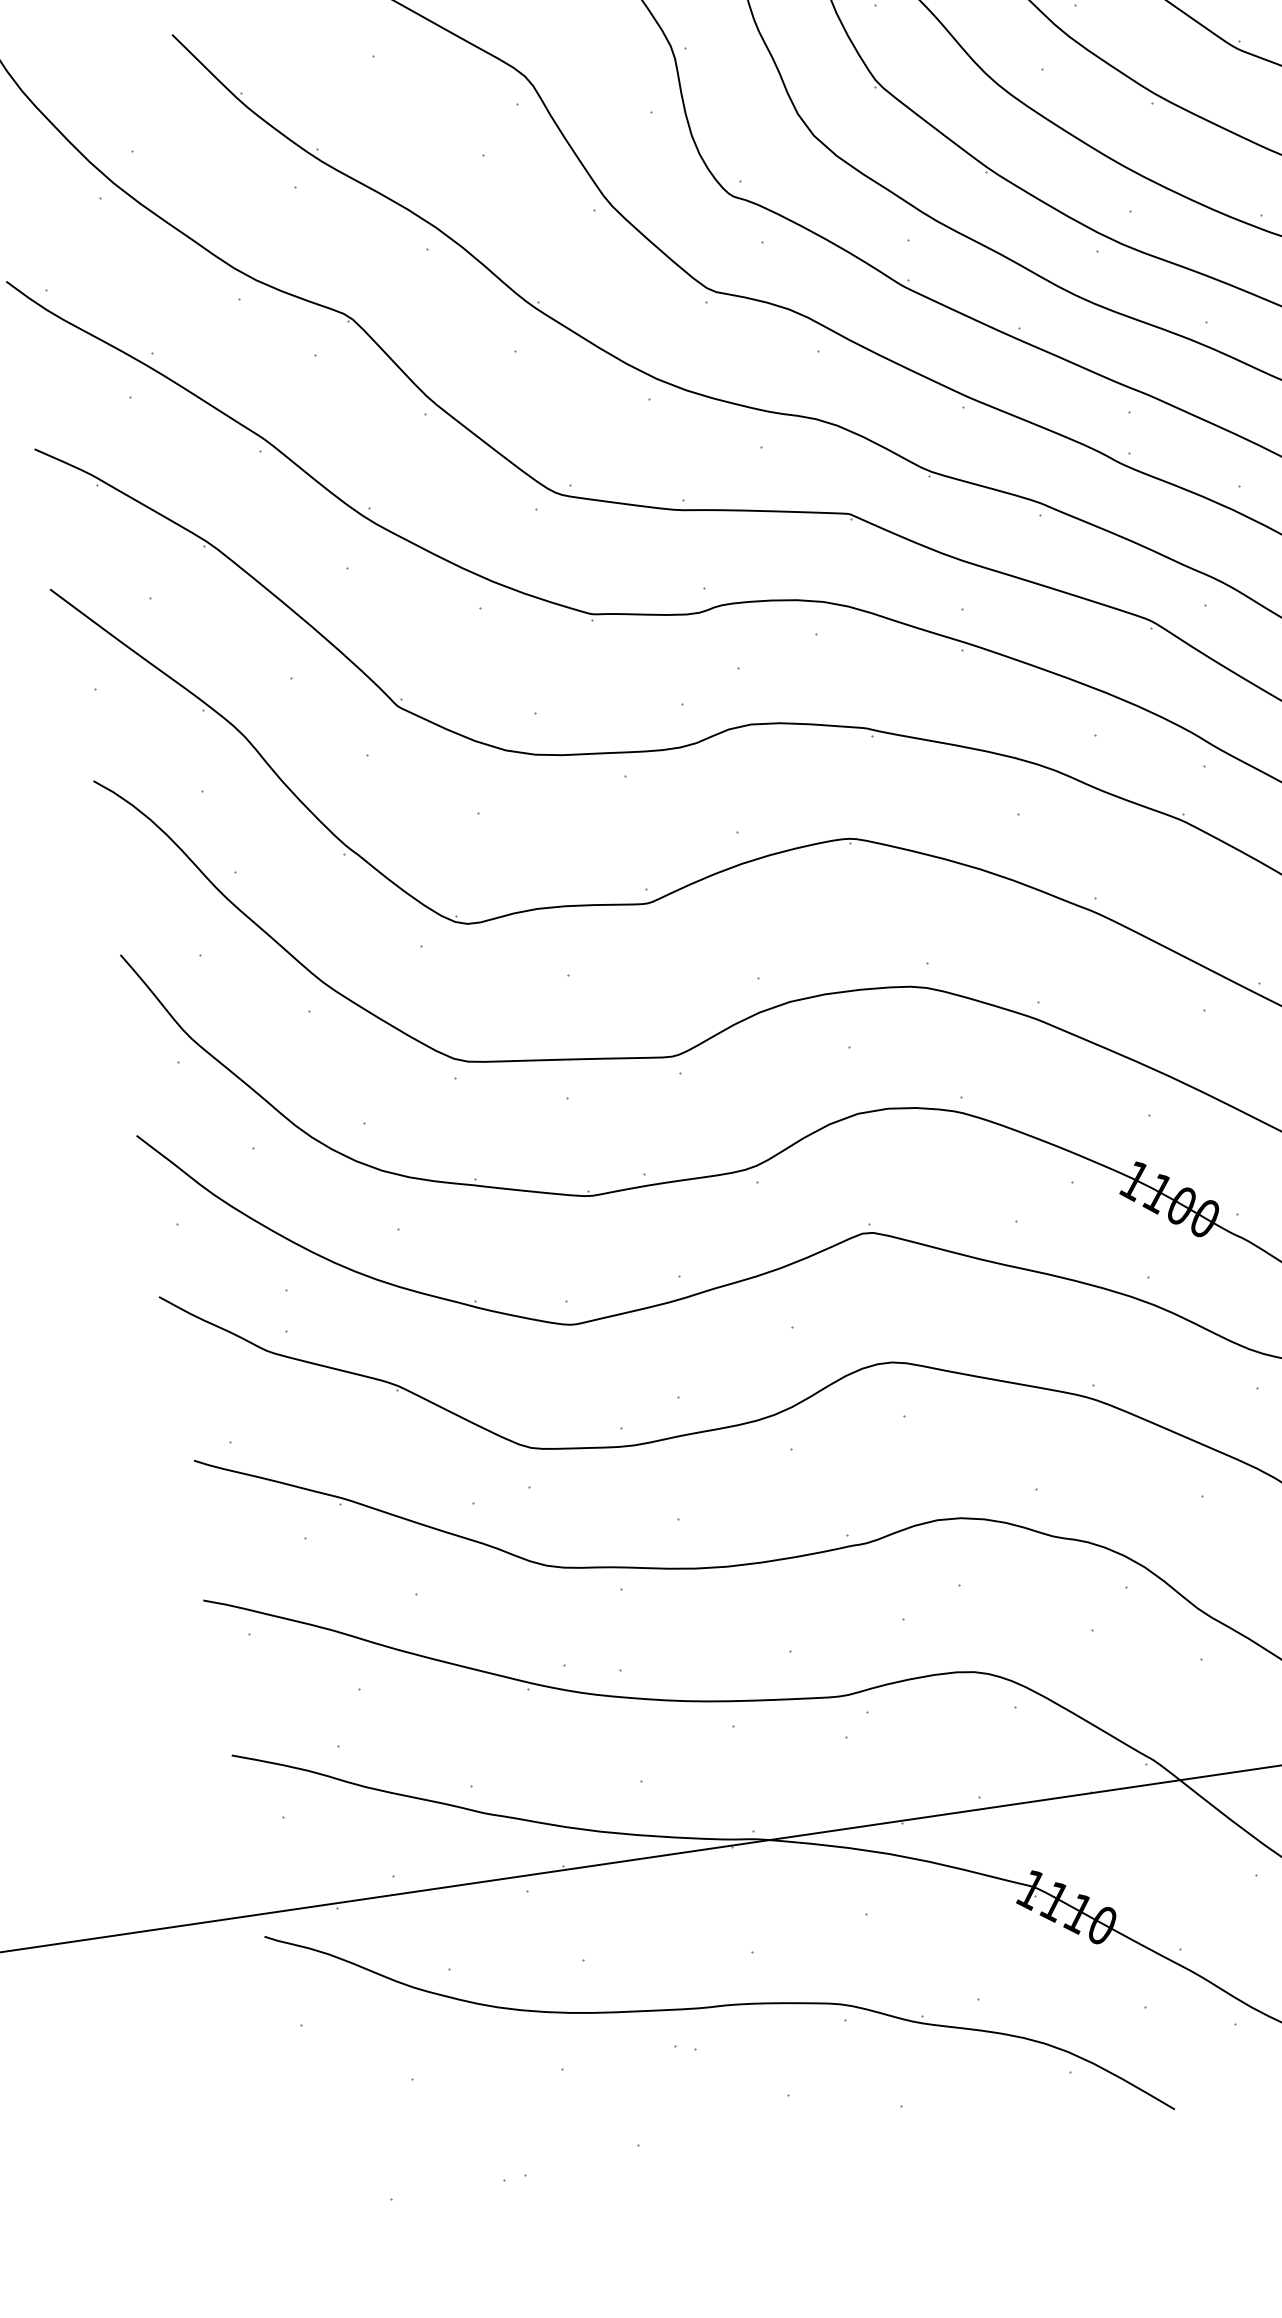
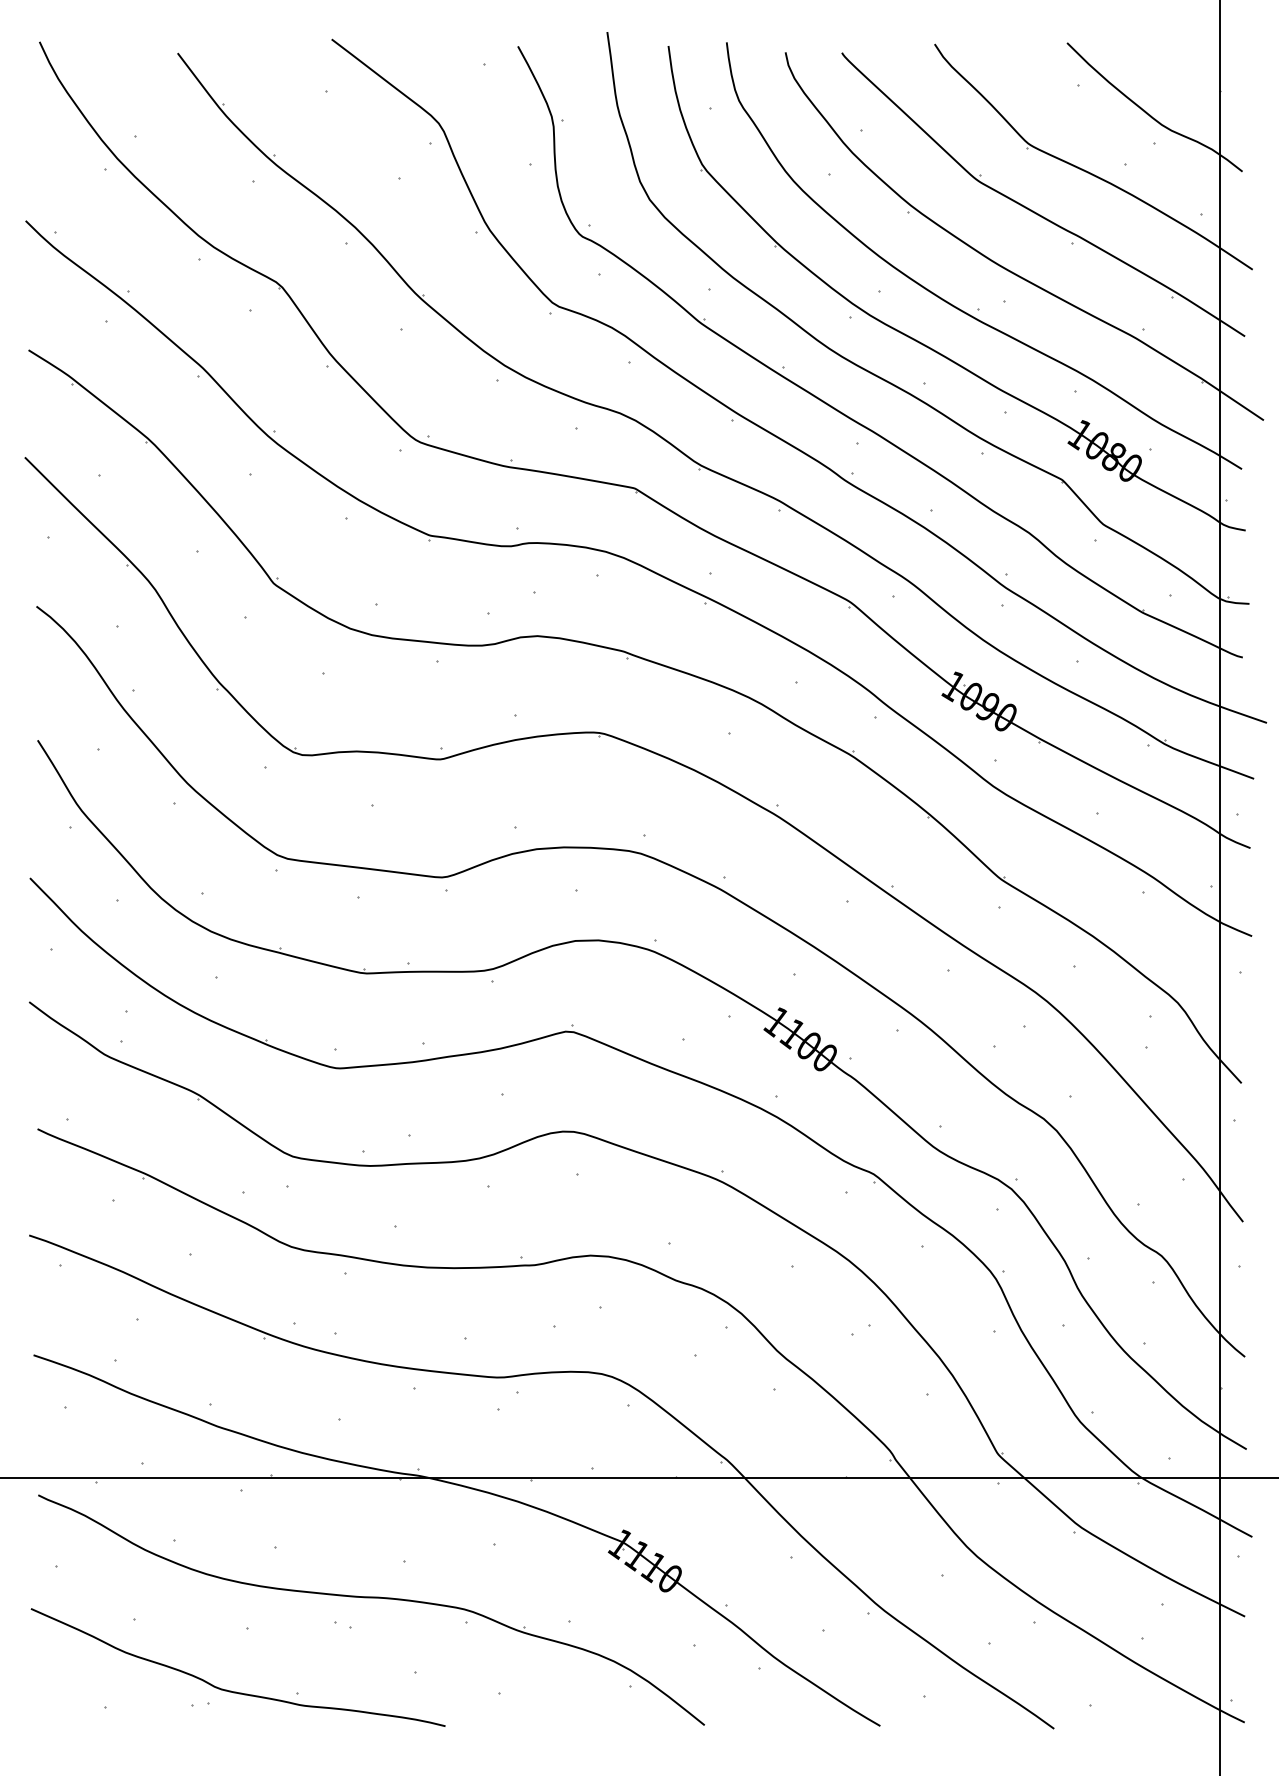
curve: (552, 2154) -> (231, 1690), added

